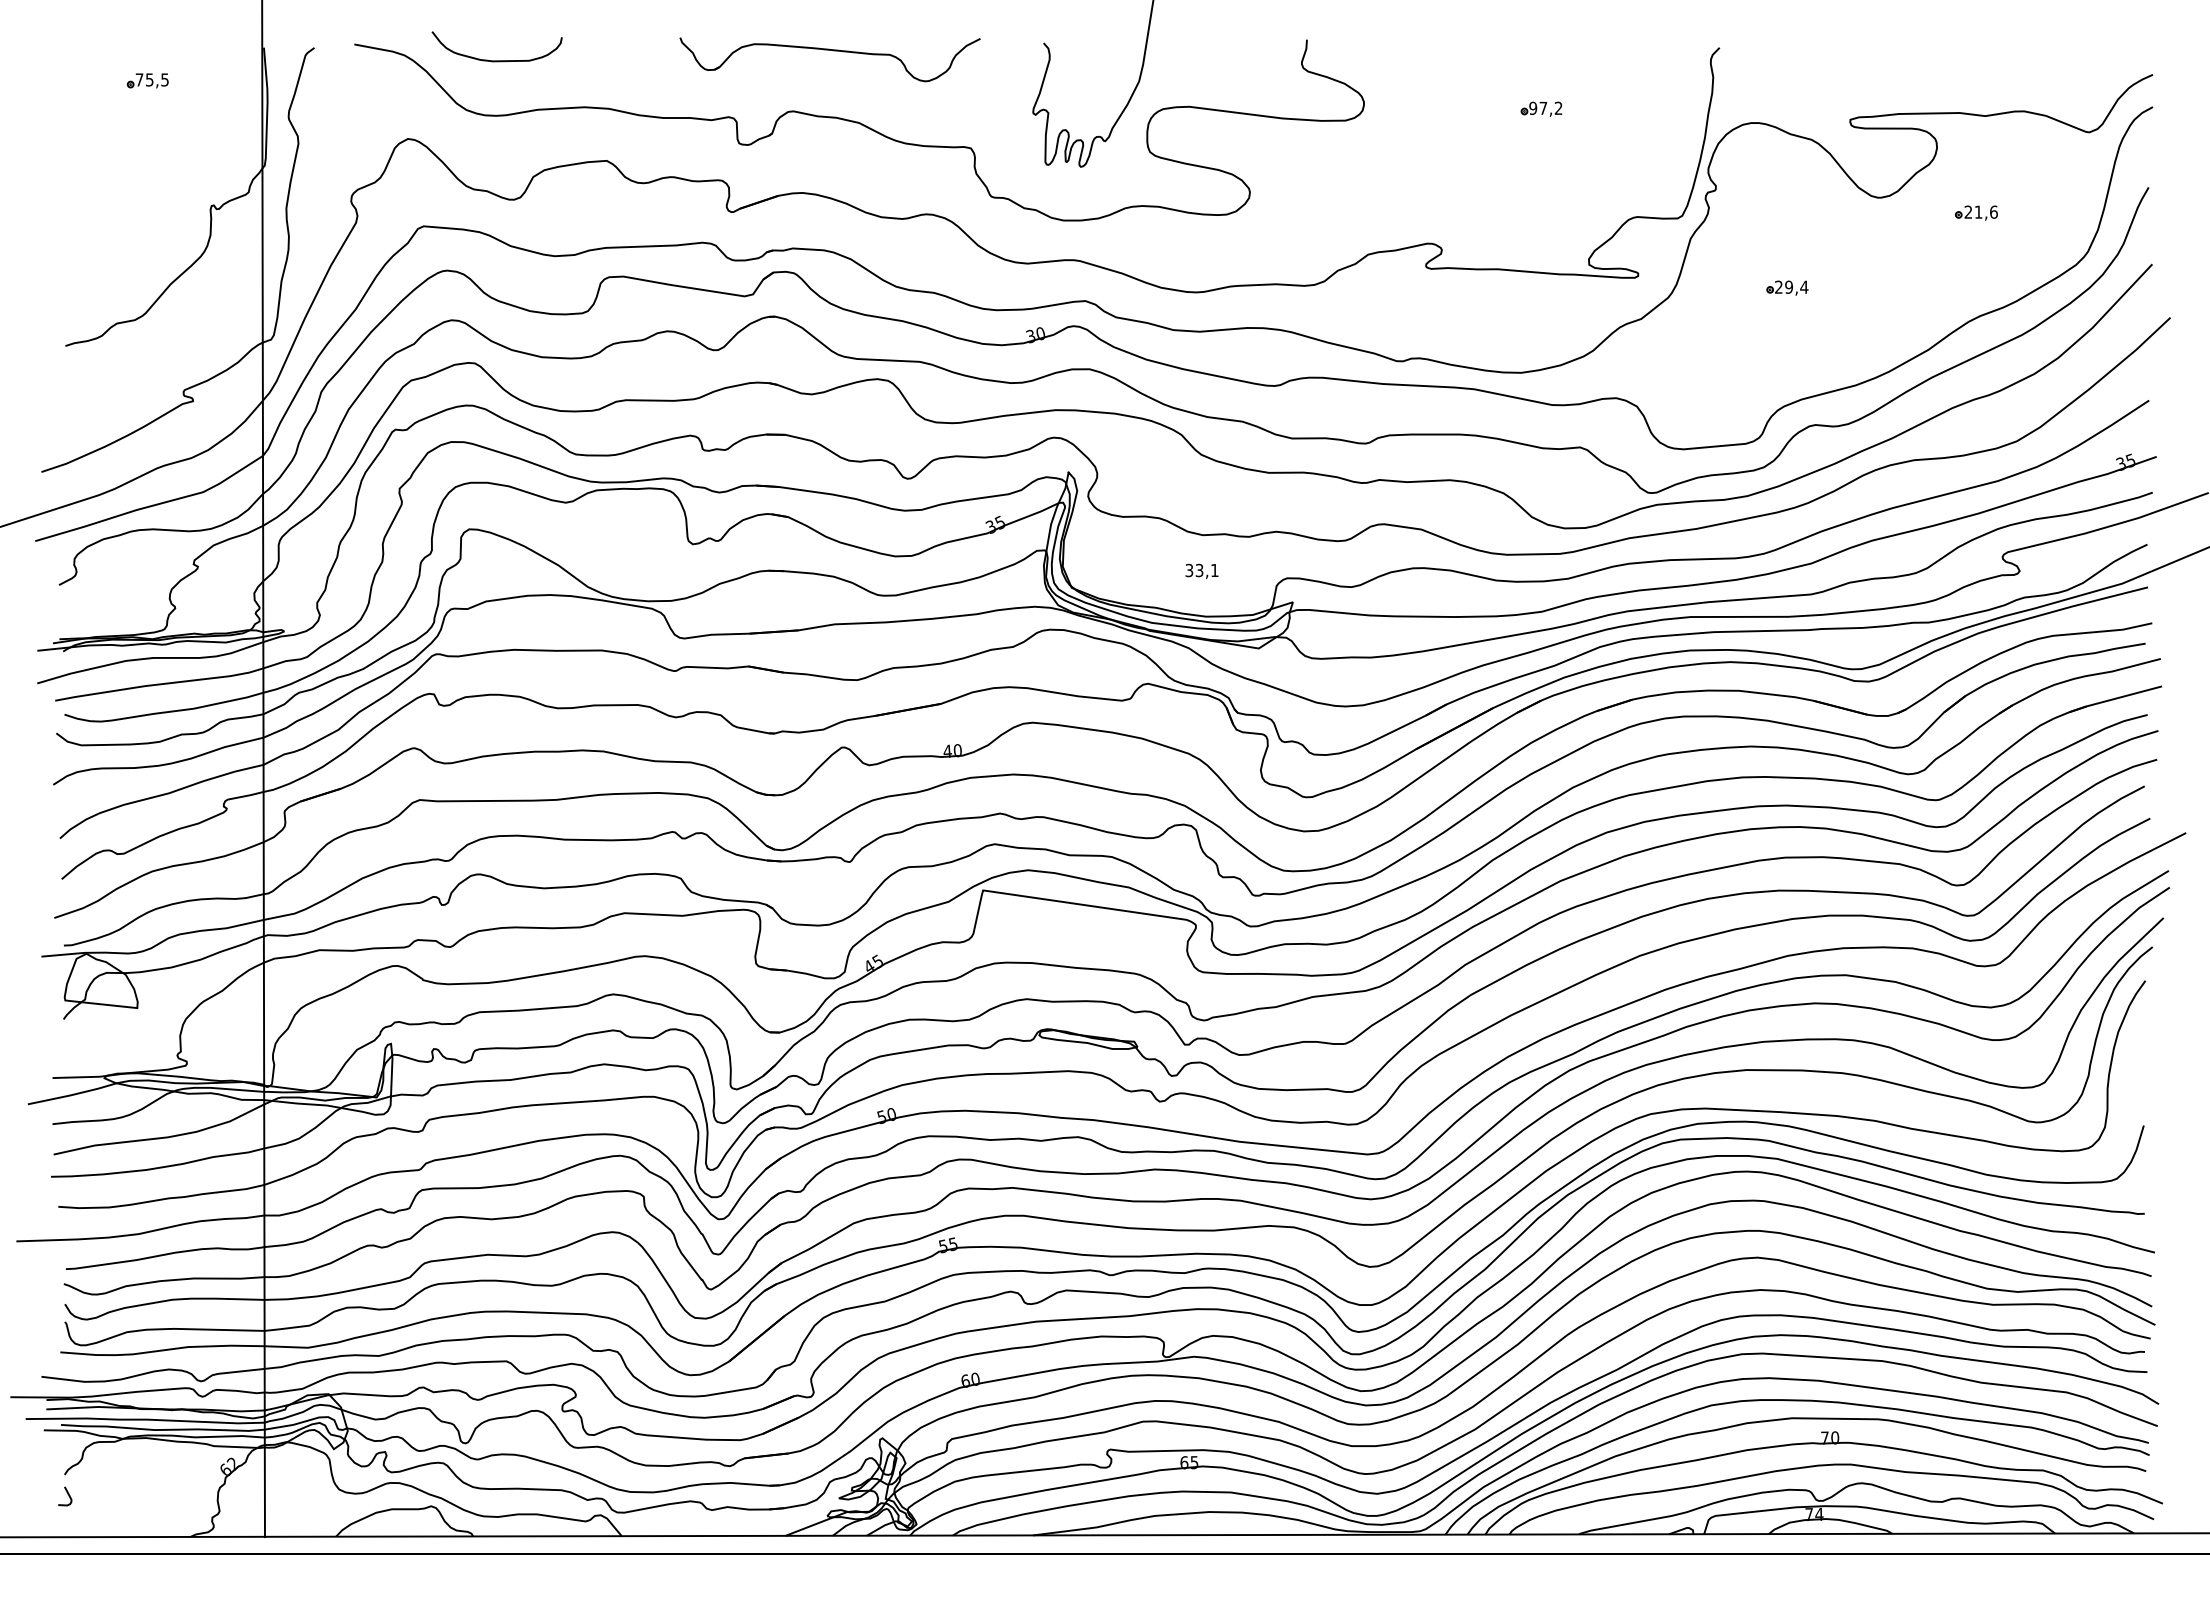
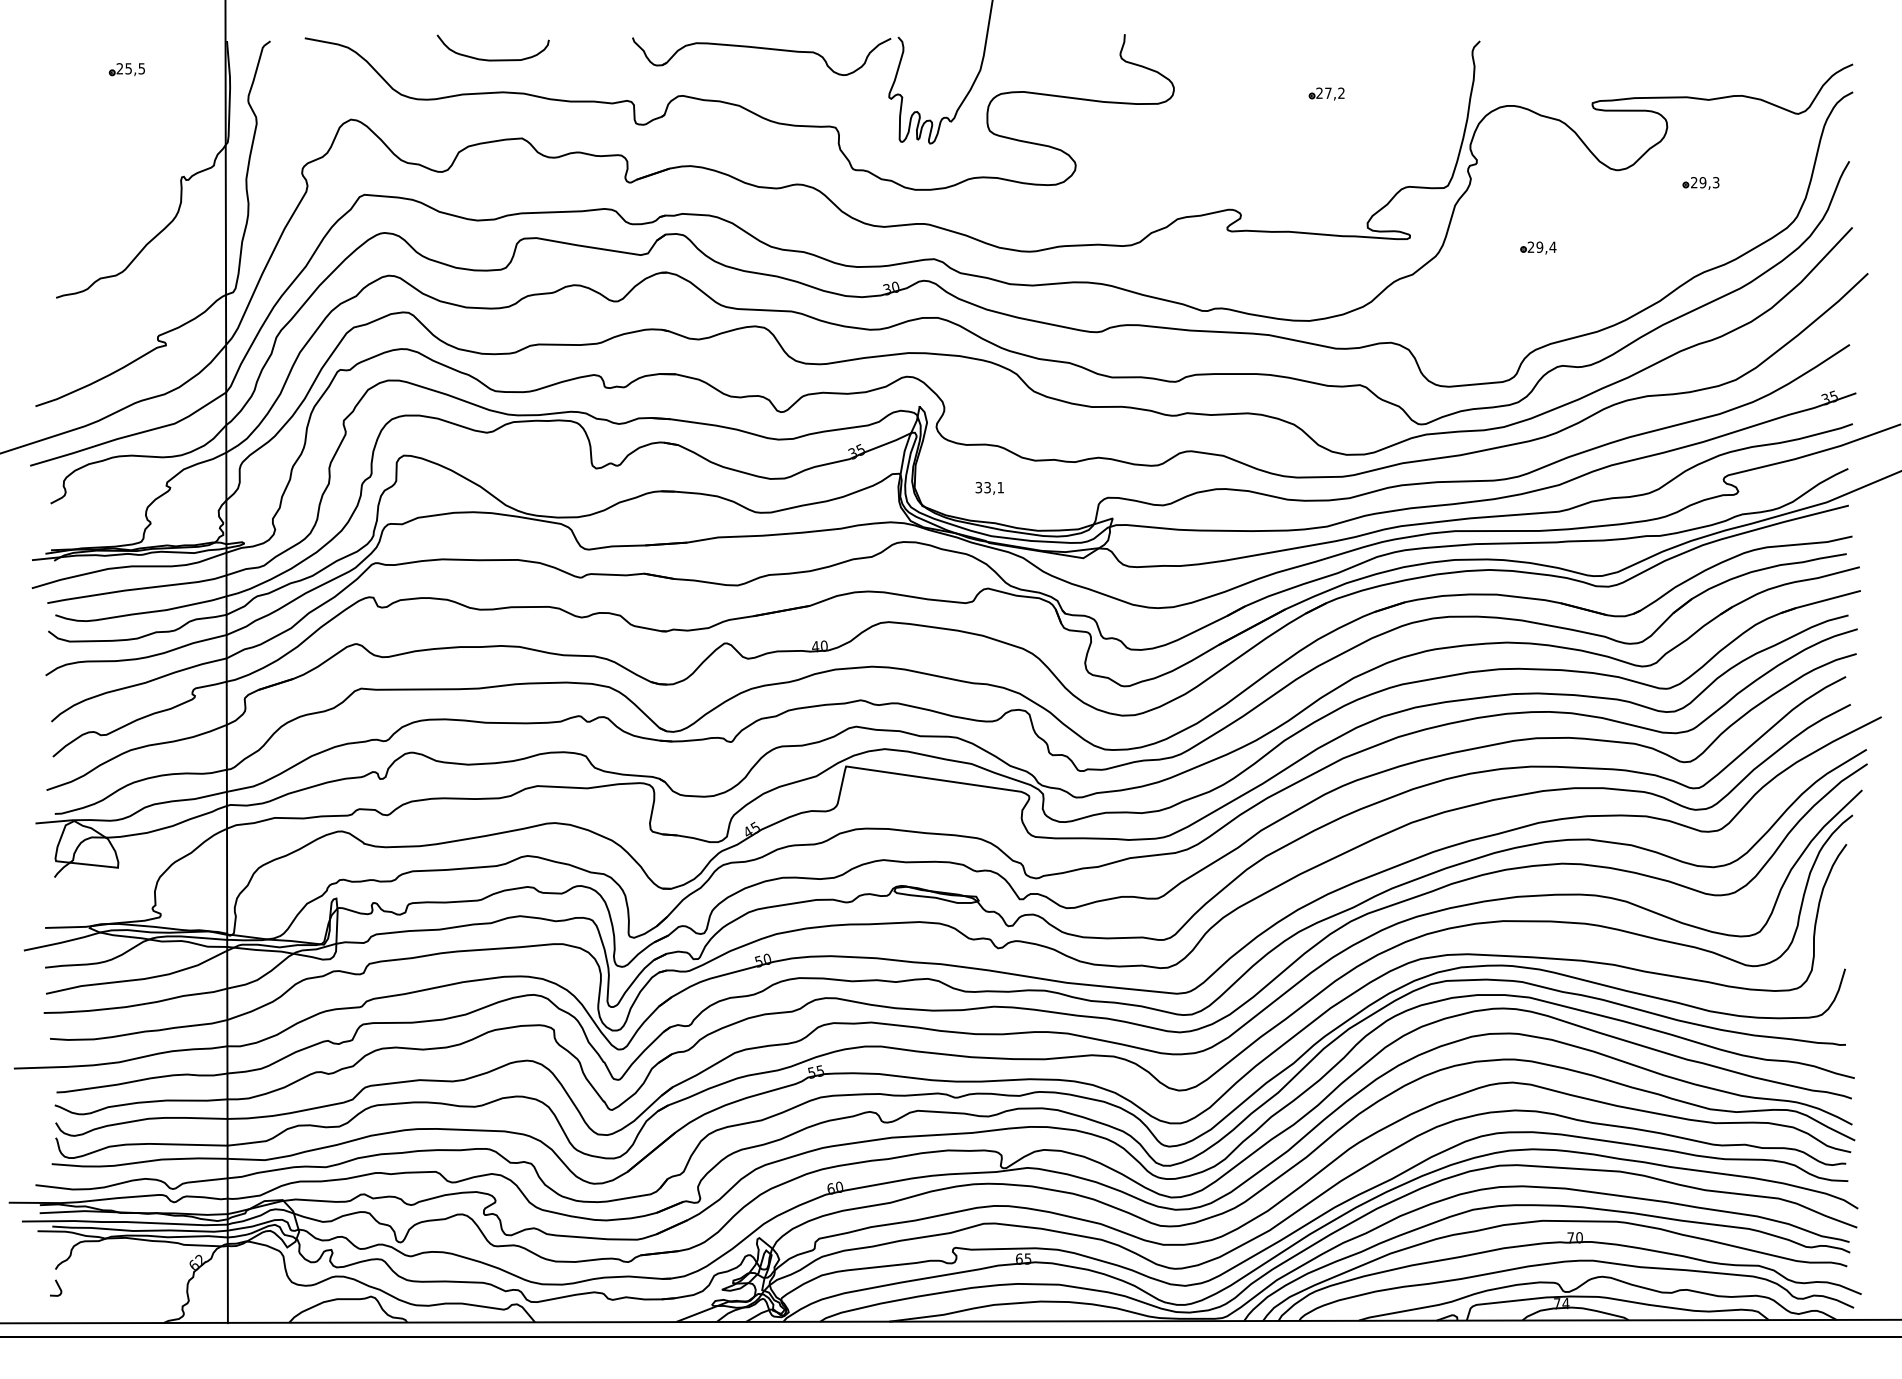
part: (833, 51) -> (764, 49), moved
curve: (496, 60) -> (492, 59), moved
text: (139, 79) -> (119, 68), 75,5 -> 25,5
text: (1533, 107) -> (1319, 92), 97,2 -> 27,2
text: (1985, 211) -> (1708, 182), 21,6 -> 29,3
text: (1201, 570) -> (989, 487), moved

